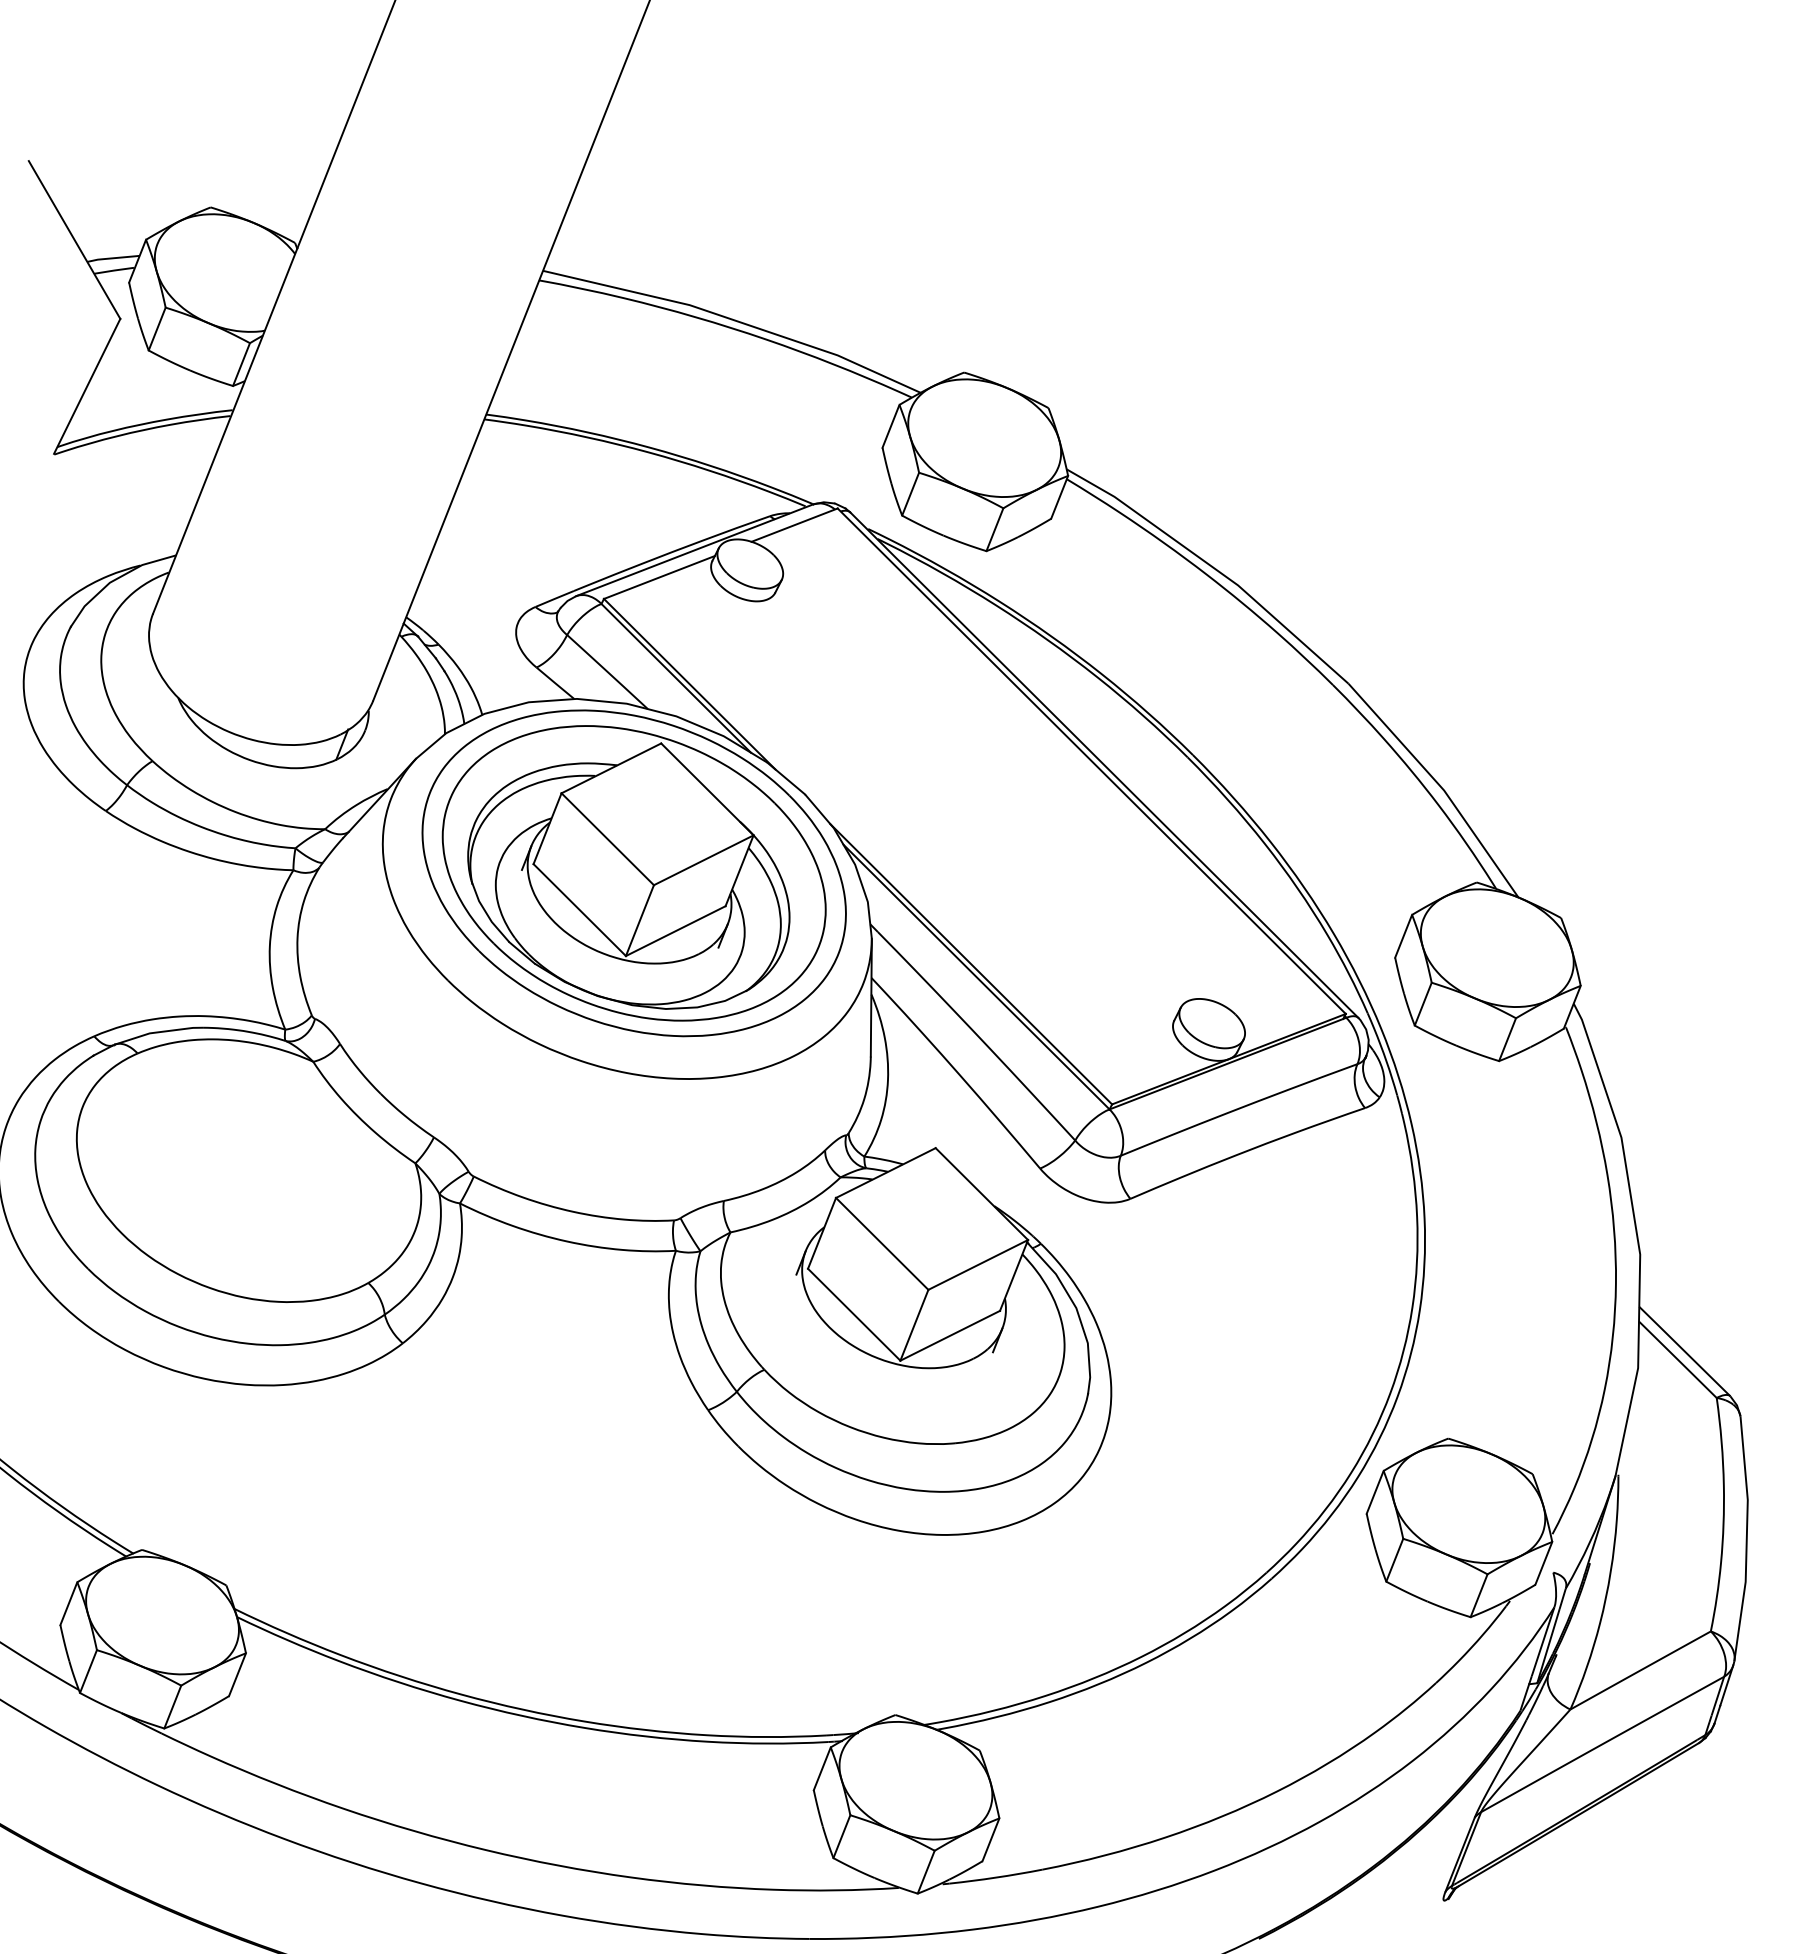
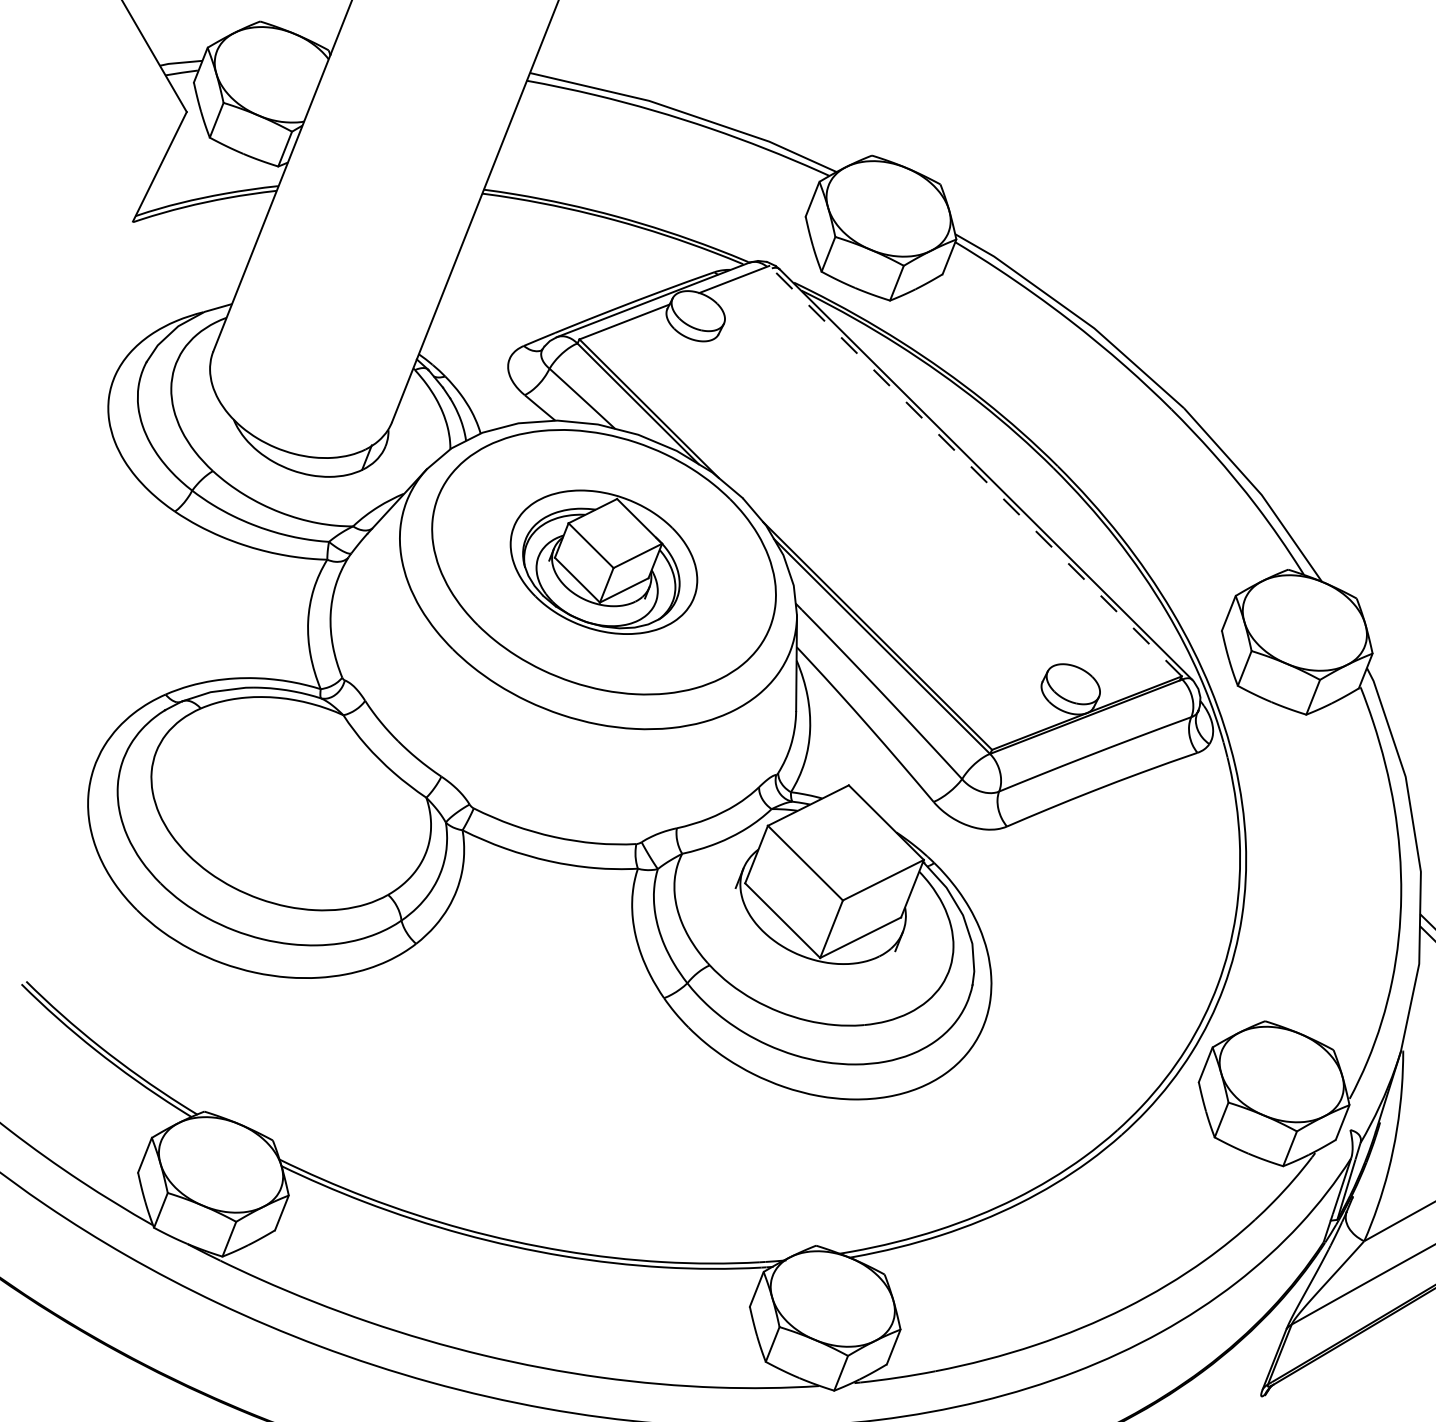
line: (1091, 760) -> (975, 470), solid -> dashed
part: (633, 873) -> (603, 562), size x0.6

